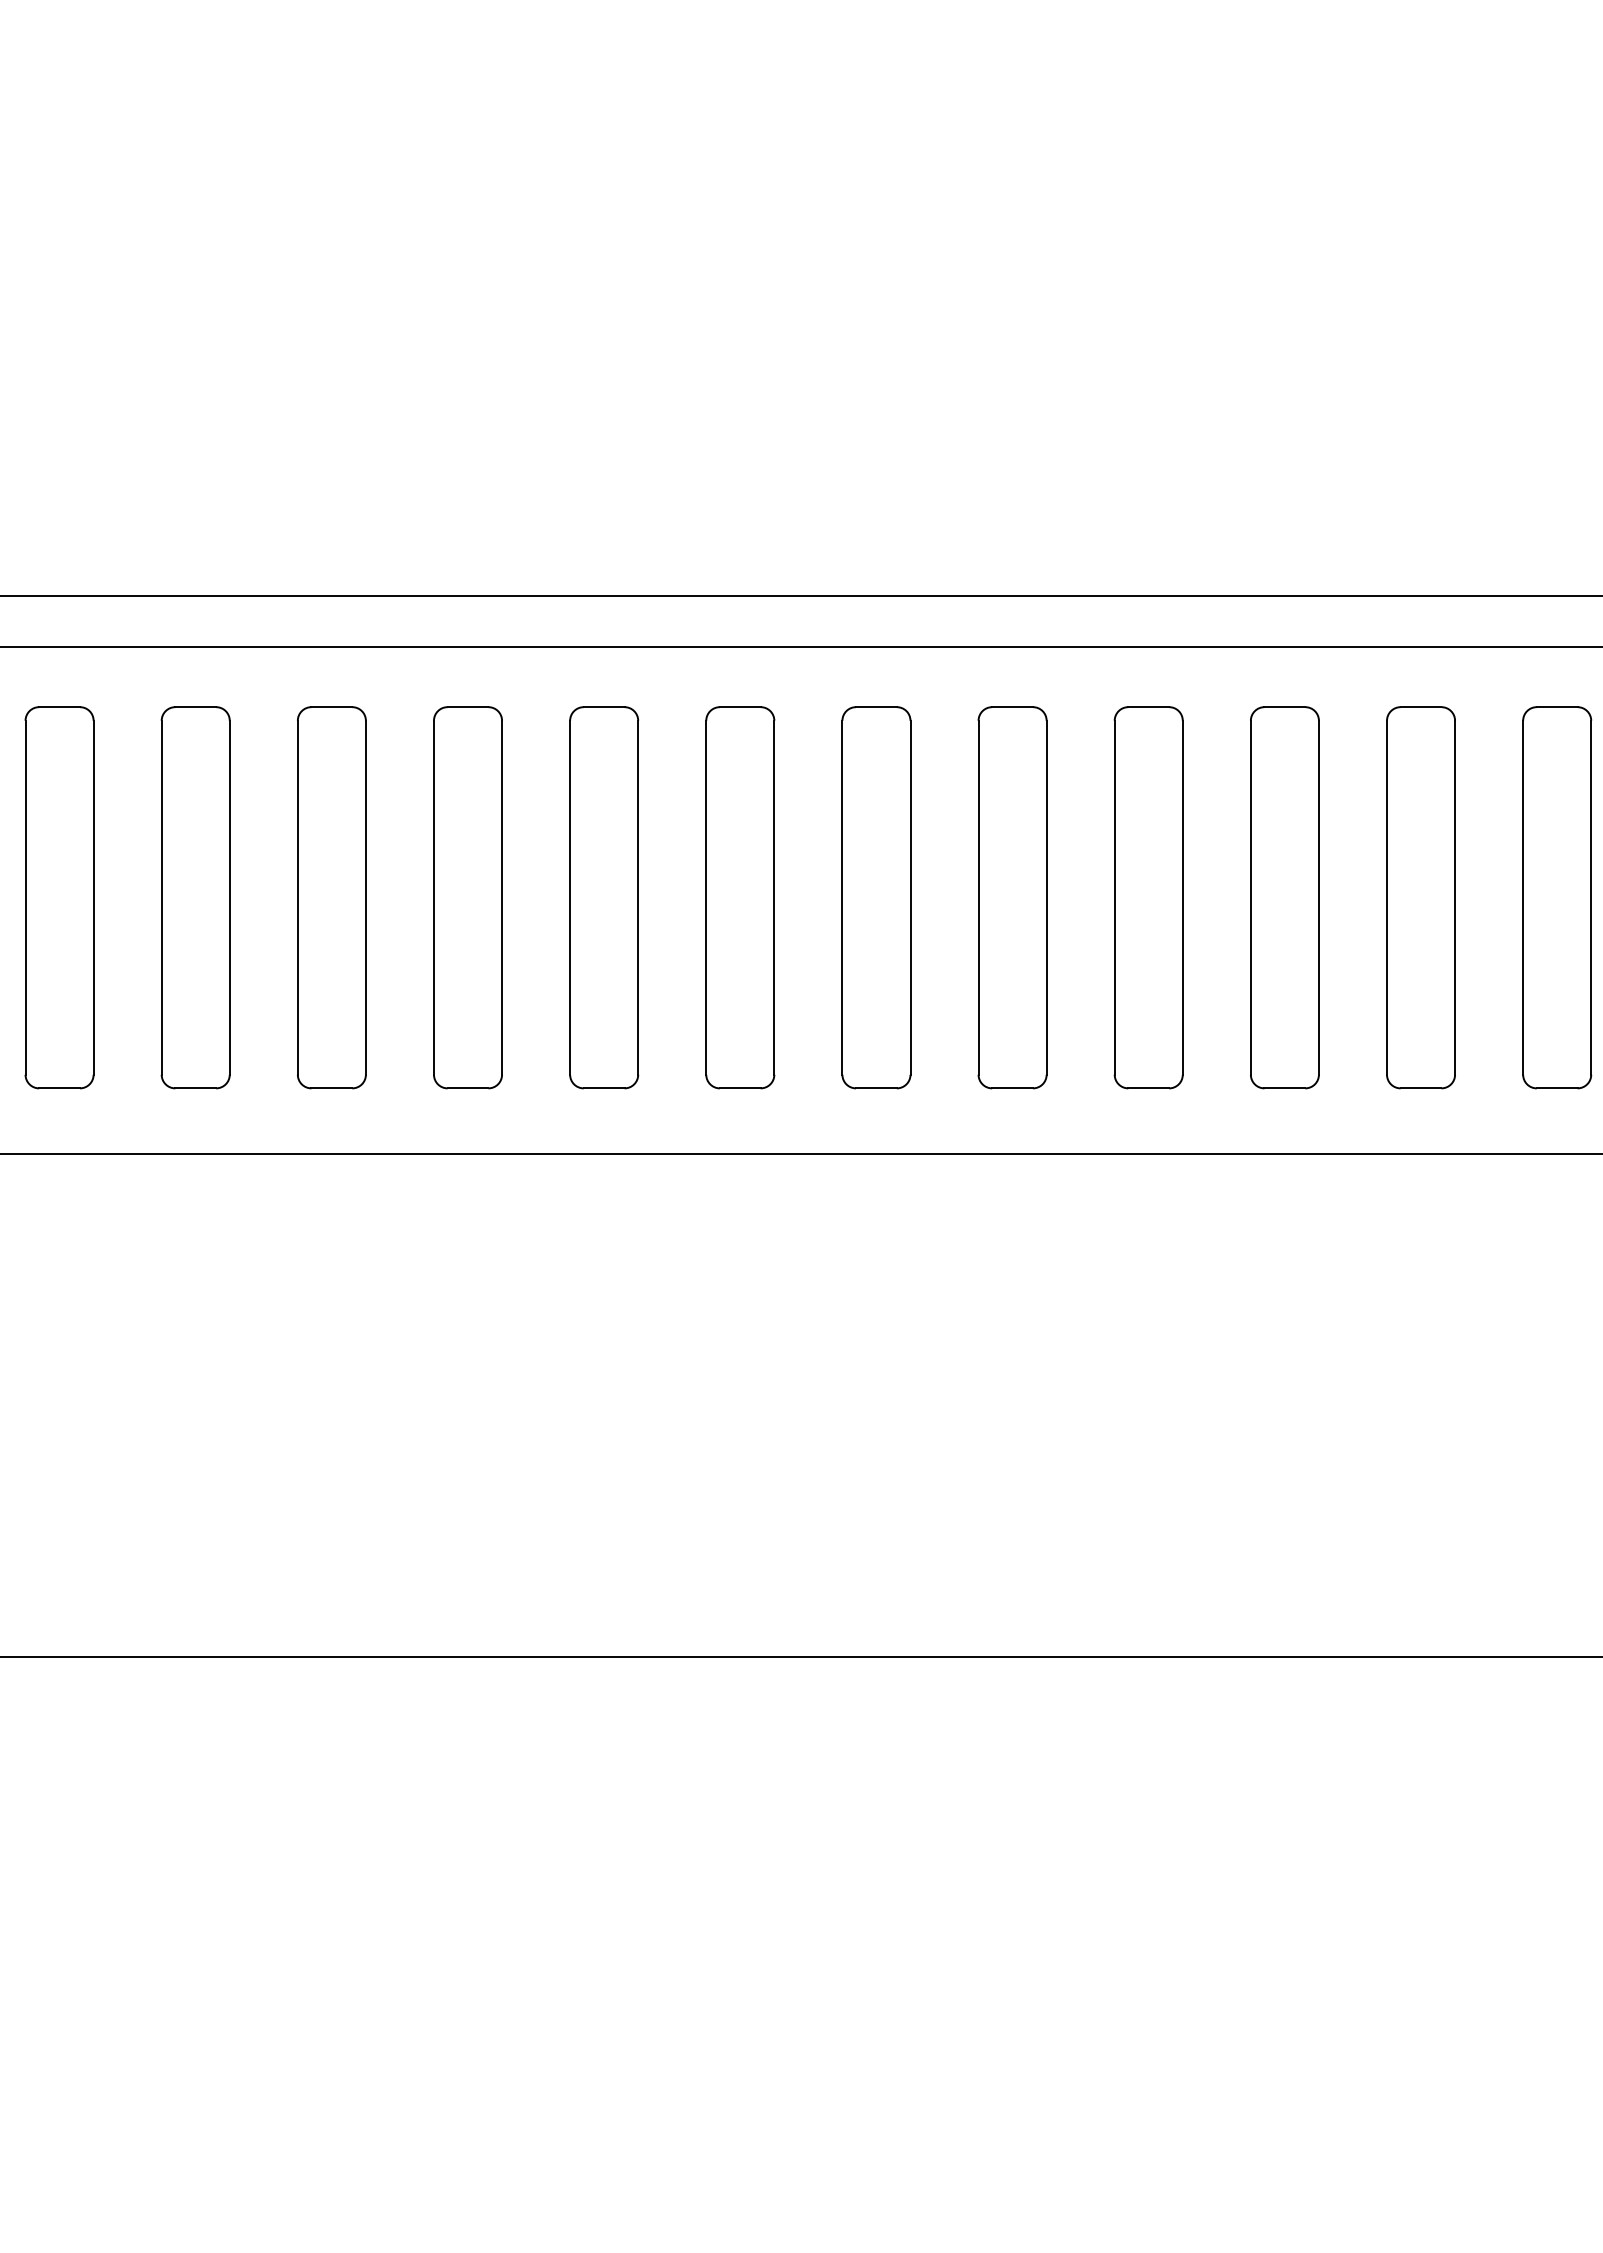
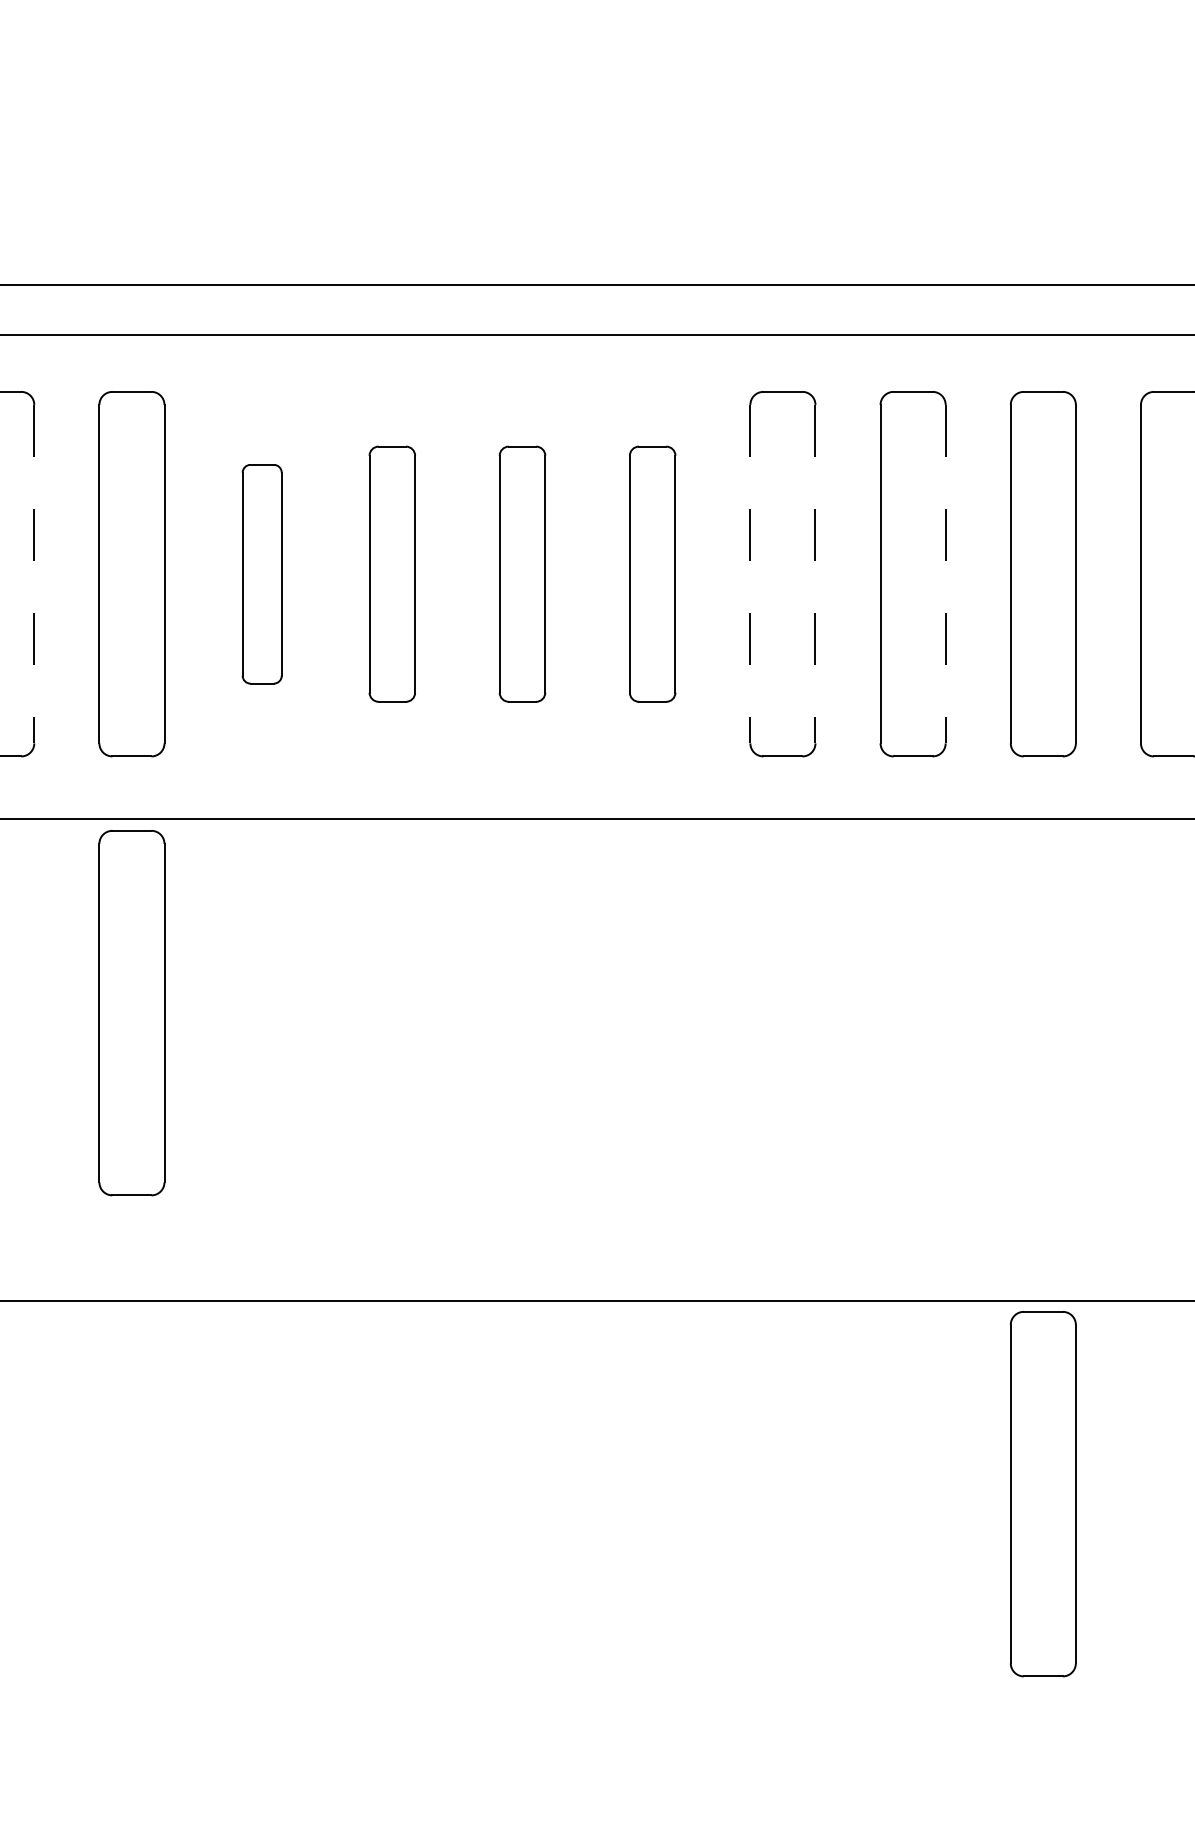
line: (502, 897) -> (34, 573), solid -> dashed
part: (740, 897) -> (262, 573), size x0.6
part: (876, 897) -> (392, 573), size x0.7
part: (1012, 897) -> (522, 573), size x0.7
part: (1148, 897) -> (652, 573), size x0.7
line: (1250, 897) -> (750, 573), solid -> dashed
line: (1318, 897) -> (815, 573), solid -> dashed
line: (1455, 897) -> (946, 573), solid -> dashed
part: (604, 1356) -> (132, 1012), added
part: (1557, 1859) -> (1043, 1493), added

